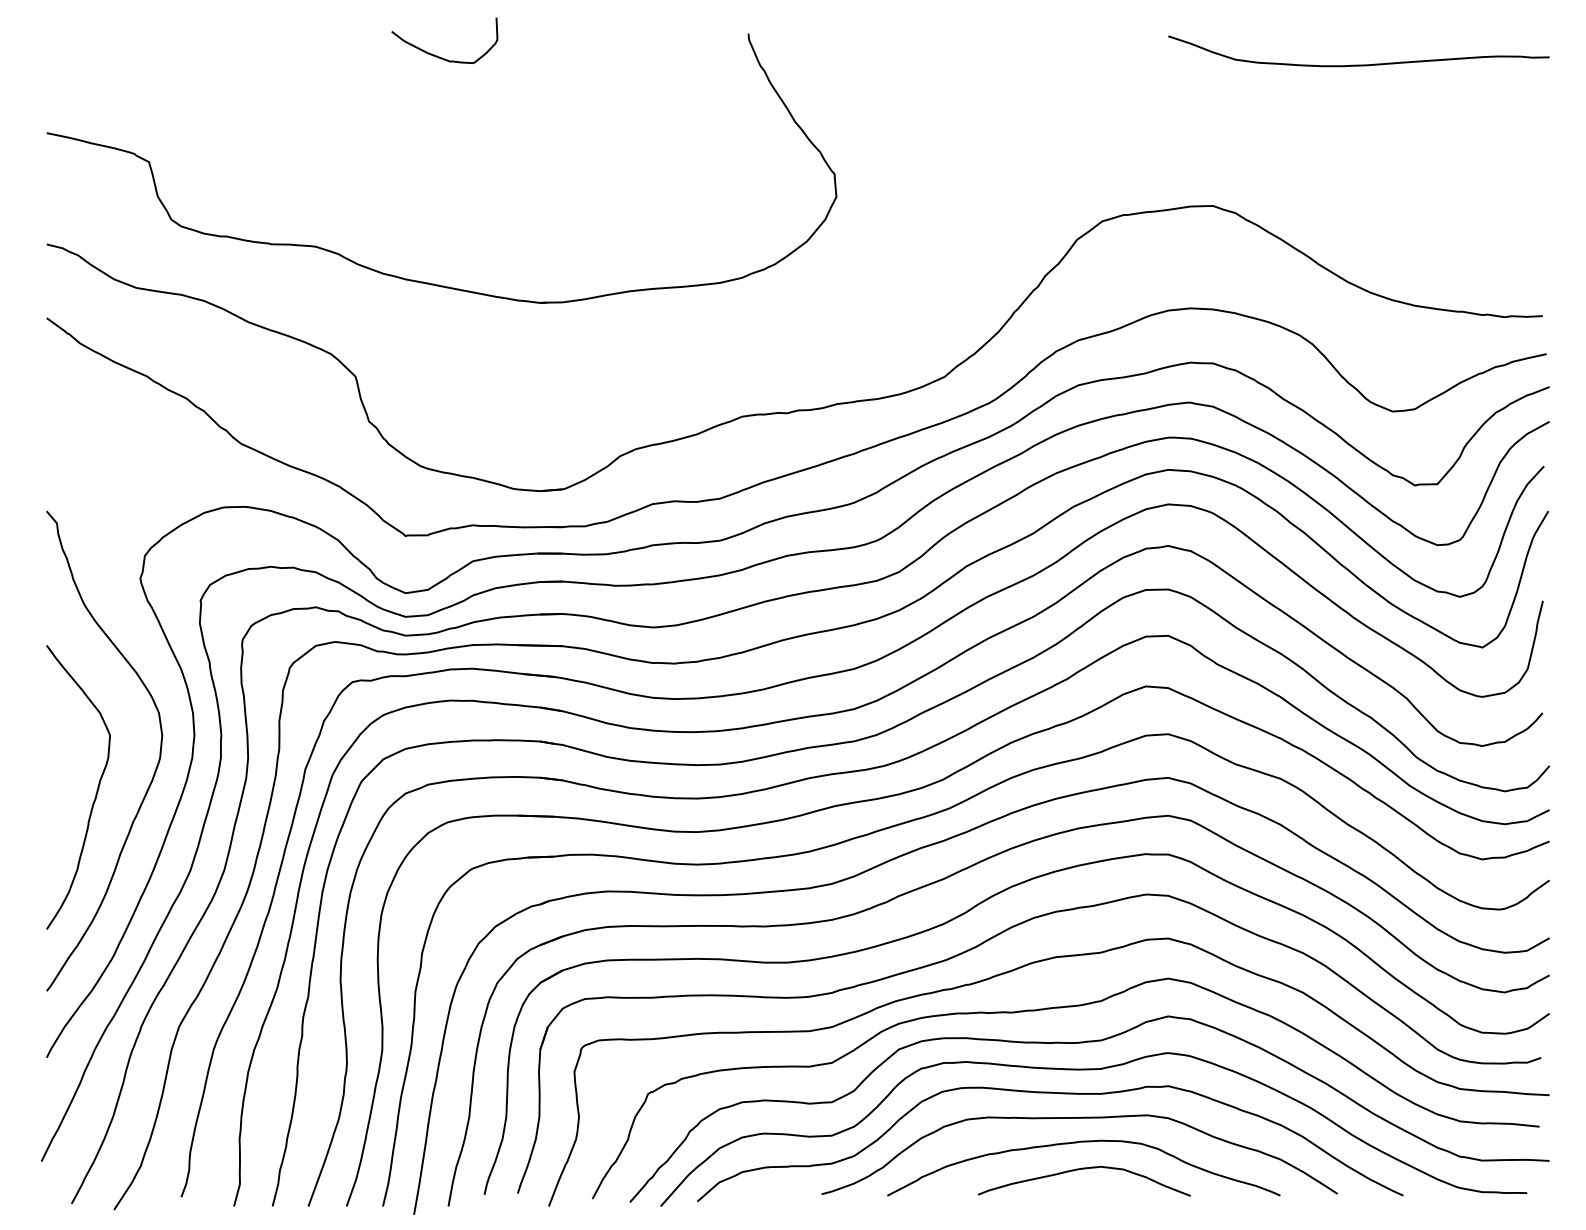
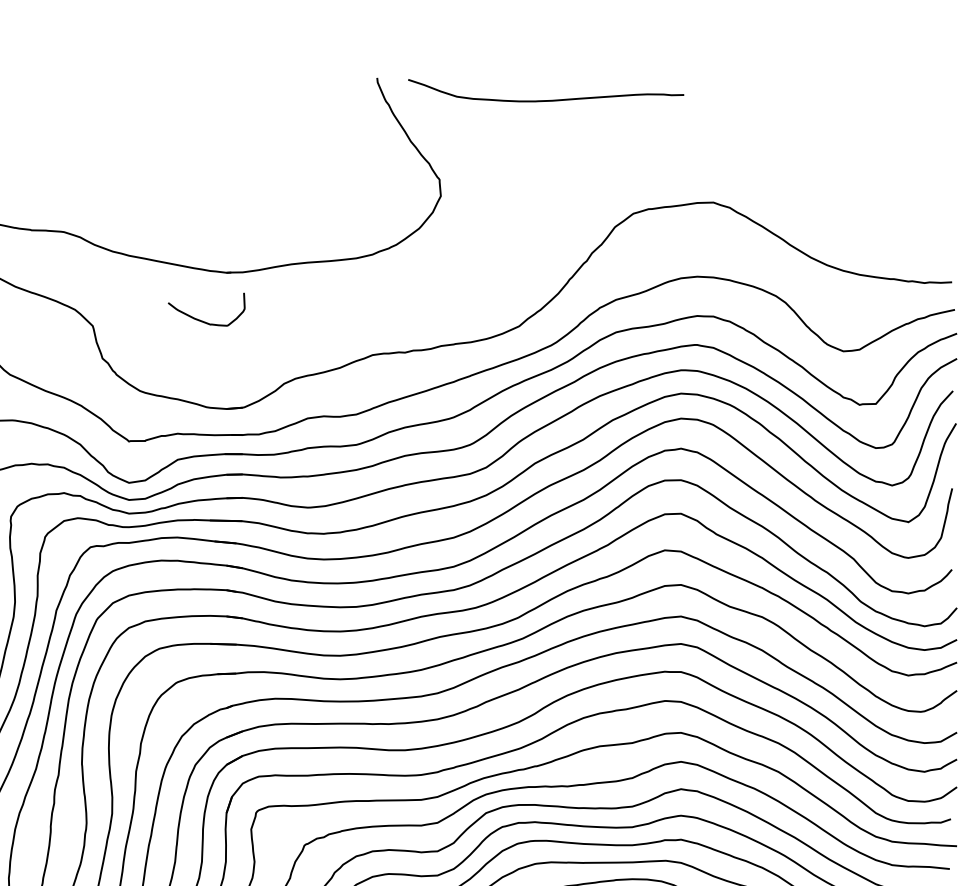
curve: (437, 55) -> (201, 320), moved
curve: (1358, 64) -> (545, 100), moved

